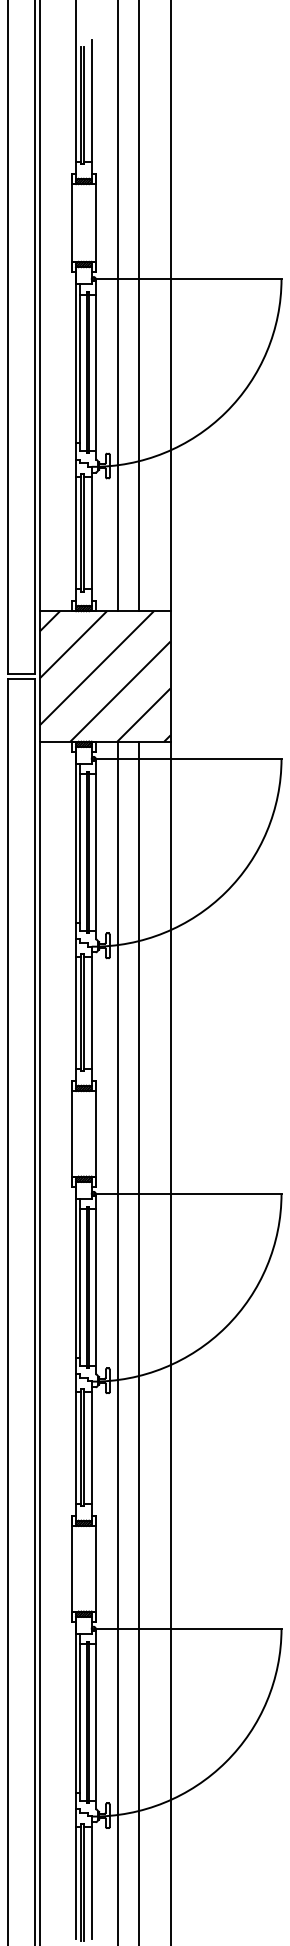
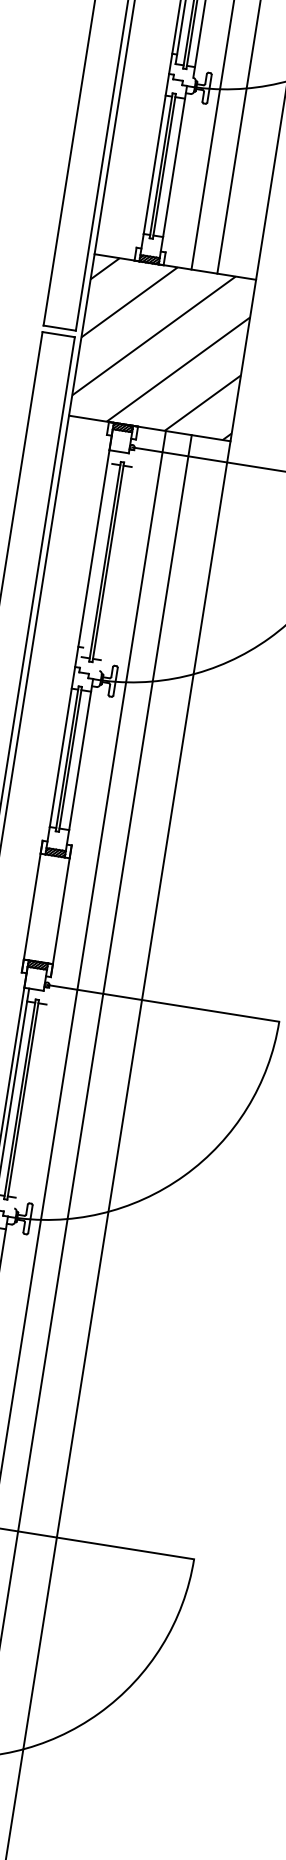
line: (80, 846) -> (98, 553), removed
line: (95, 849) -> (116, 559), removed
line: (95, 1284) -> (31, 1097), removed

